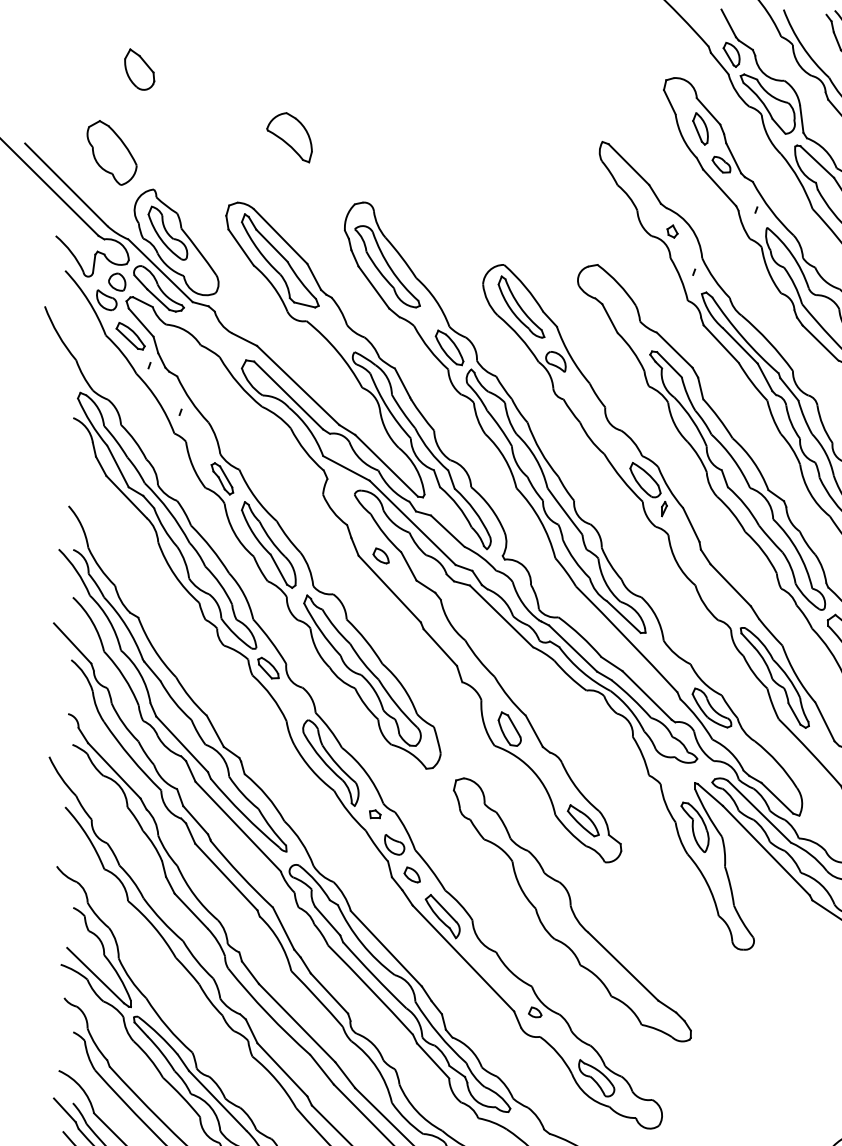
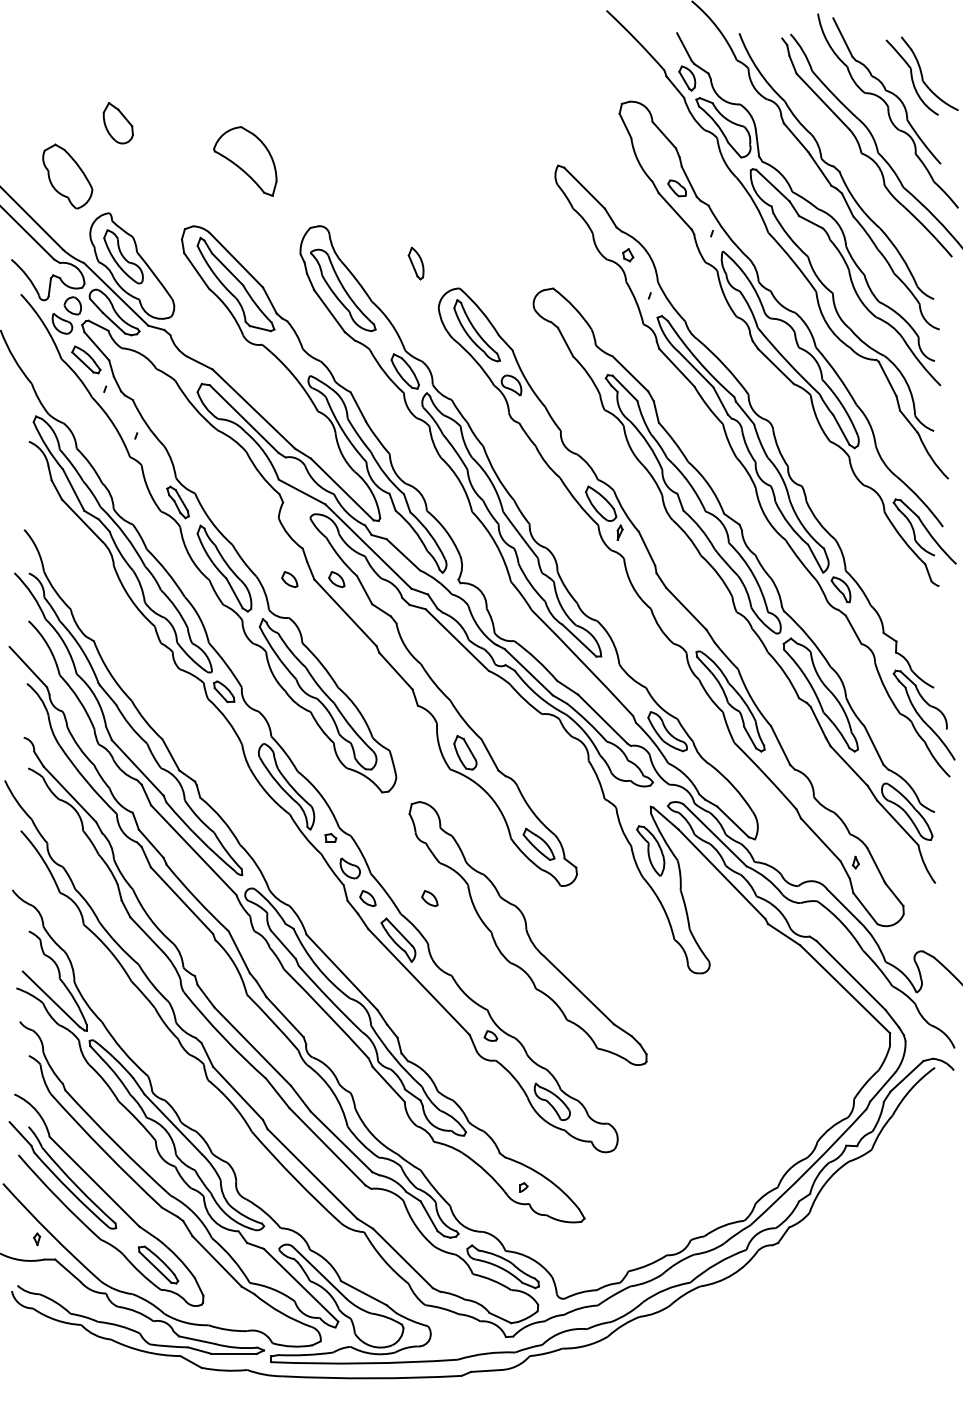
part: (138, 69) -> (117, 123), moved
part: (699, 128) -> (415, 263), moved
part: (288, 136) -> (244, 160), size x1.4
part: (333, 555) -> (289, 579), added
part: (473, 874) -> (429, 898), added

